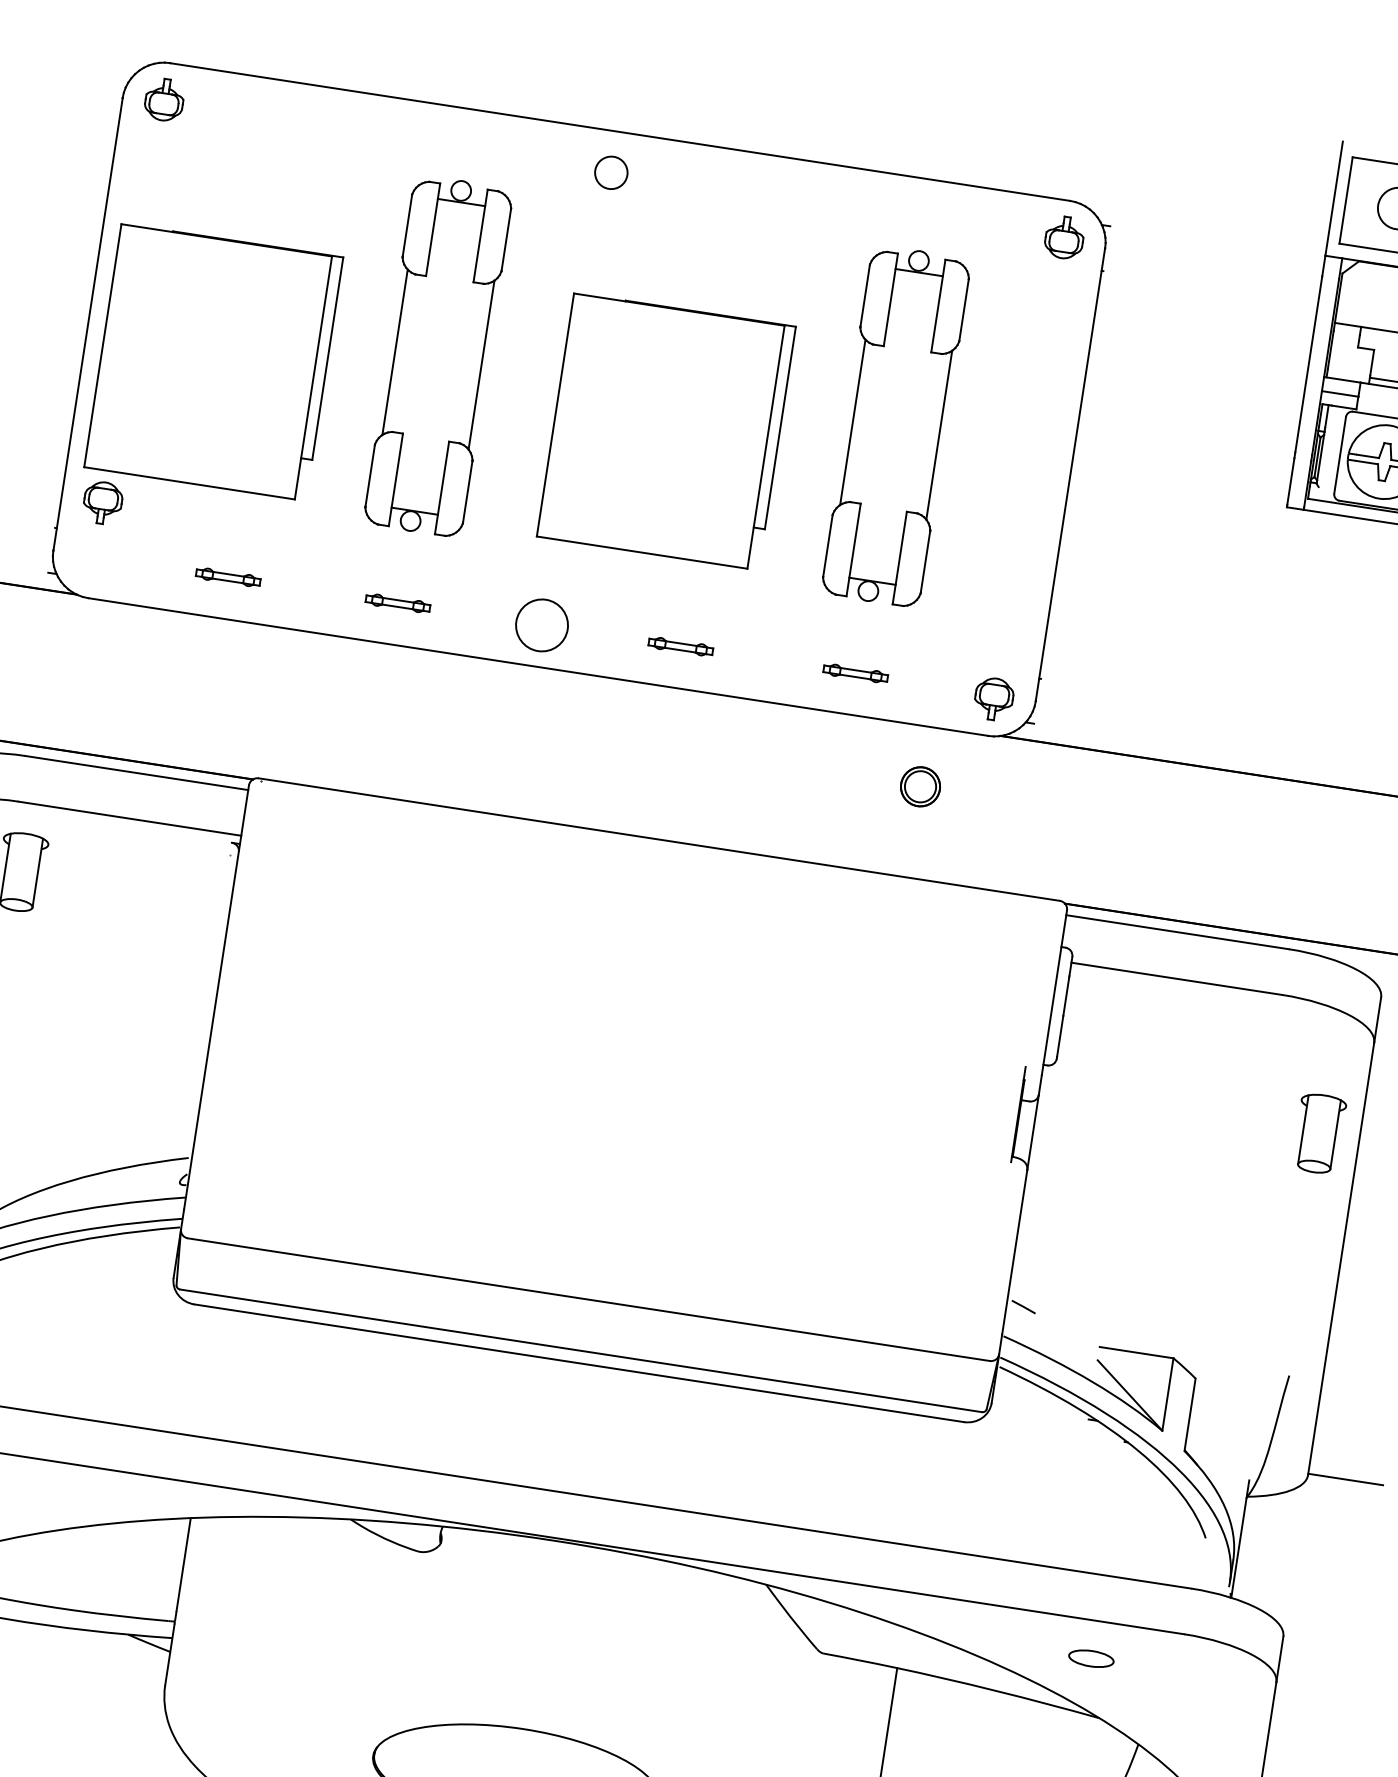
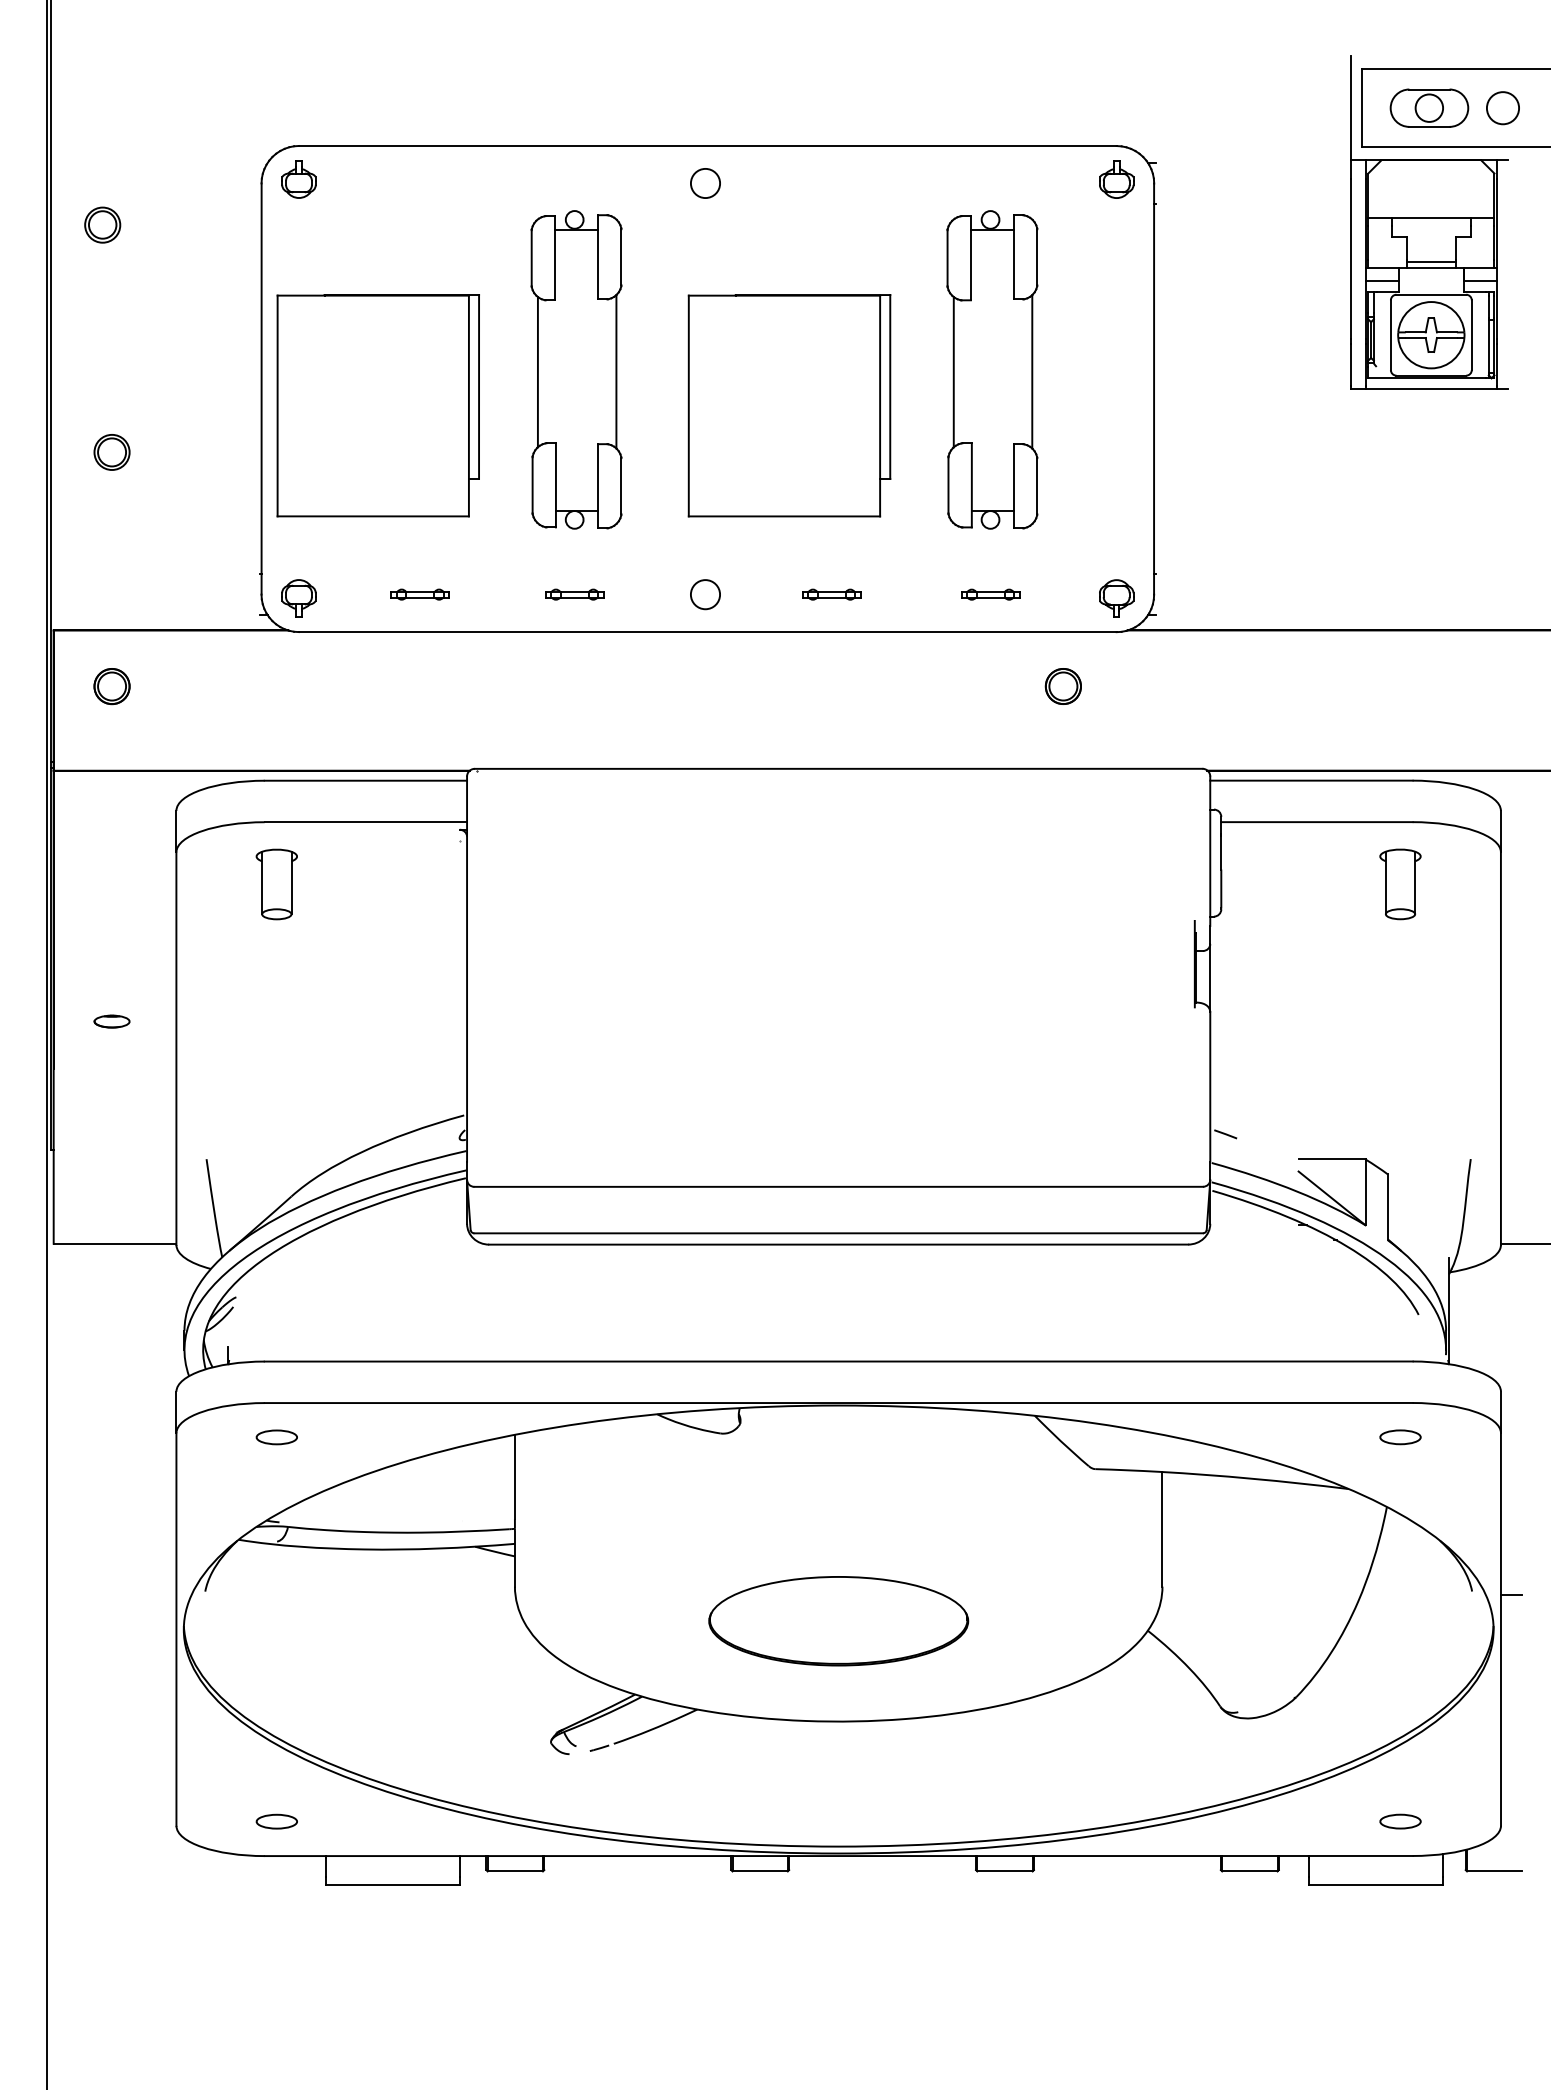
part: (102, 502) -> (298, 598), moved
circle: (542, 625) -> (705, 594), size x0.62
part: (1319, 1133) -> (1400, 884), moved
part: (1091, 1658) -> (1400, 1437), moved

